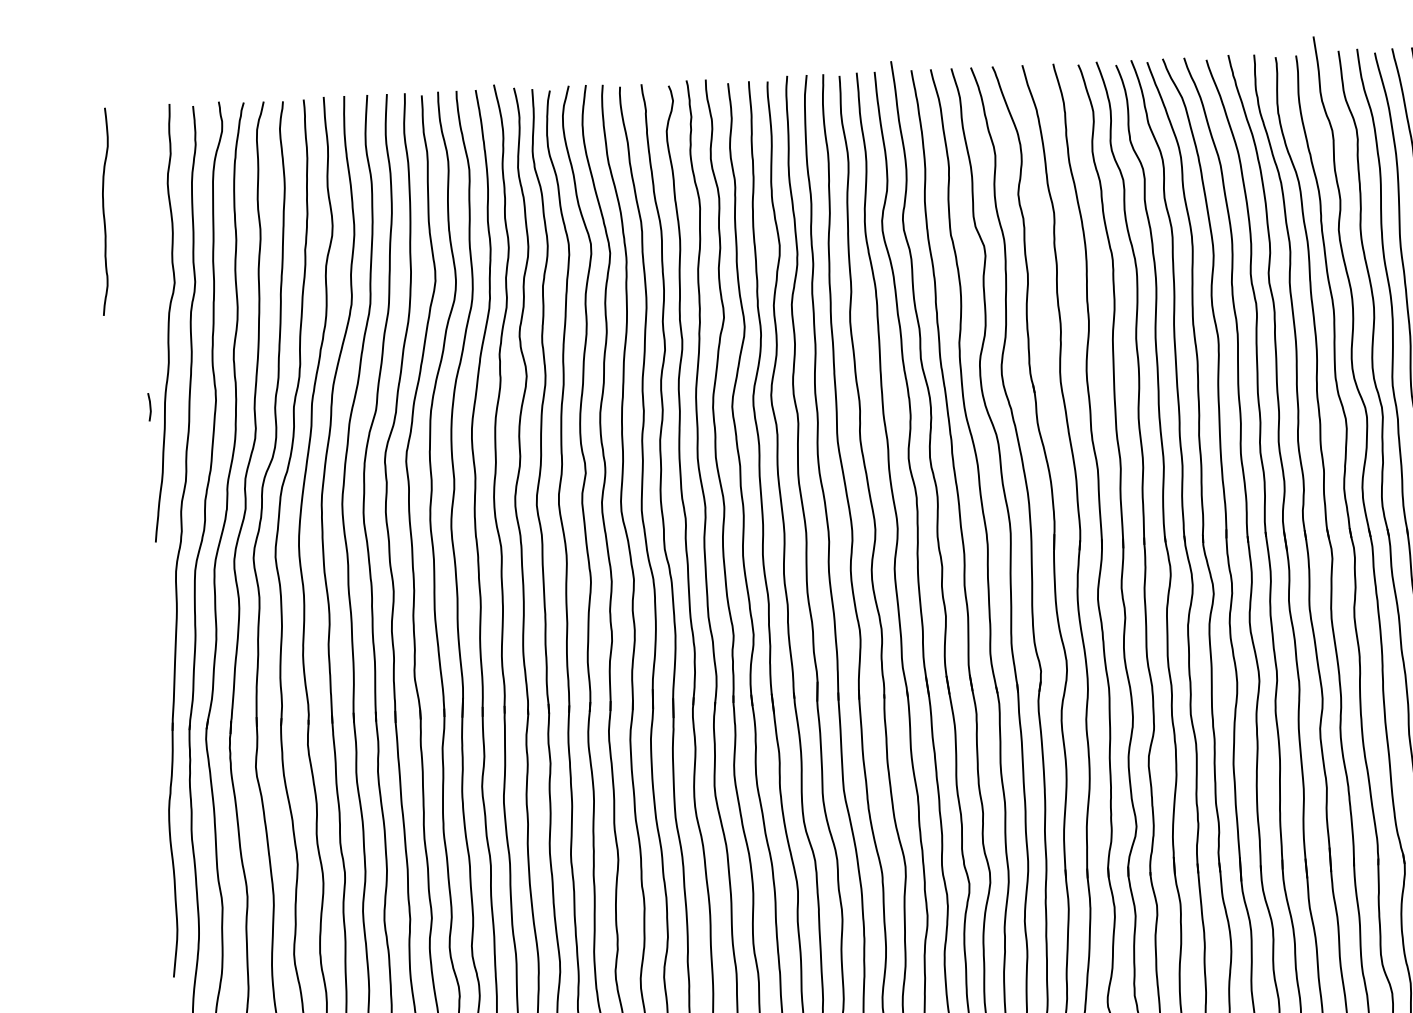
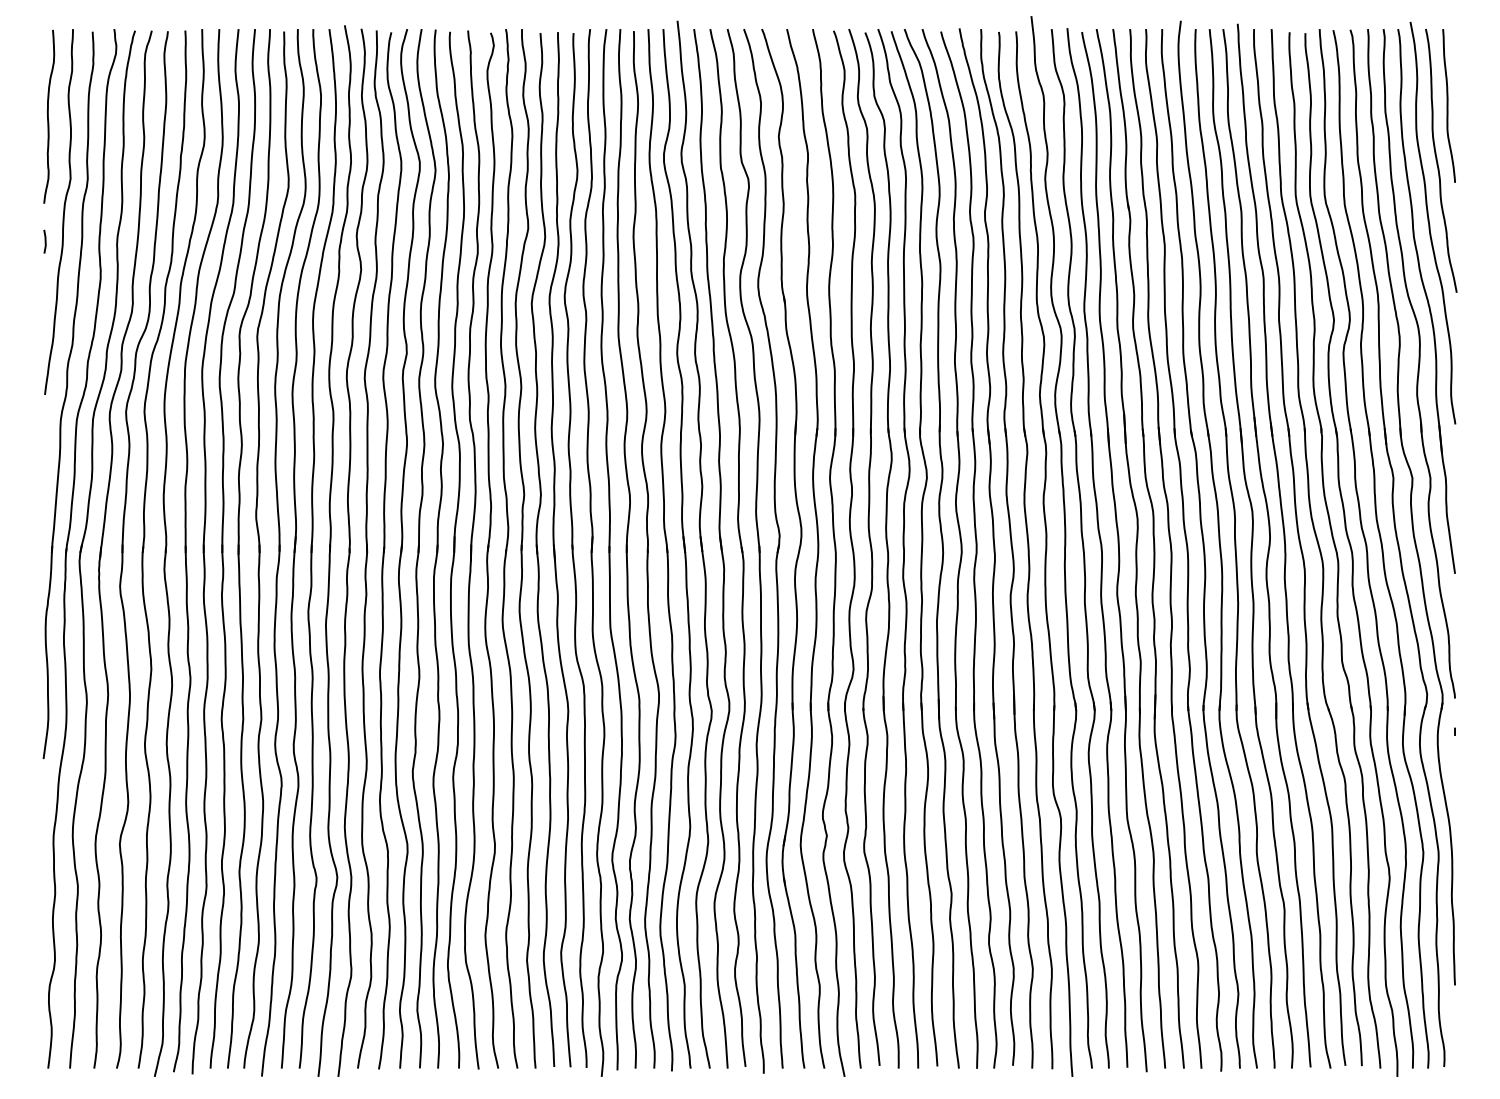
curve: (104, 211) -> (48, 116), moved
line: (149, 406) -> (44, 241), moved

